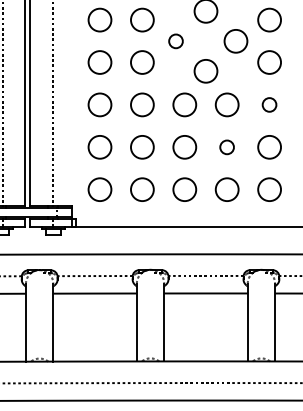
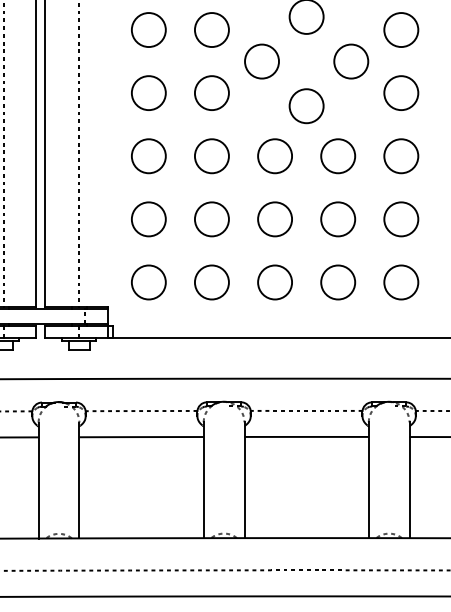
circle: (175, 41) -> (261, 61), size x1.67
circle: (269, 104) -> (401, 155), size x1.67
circle: (226, 147) -> (337, 219), size x1.67

